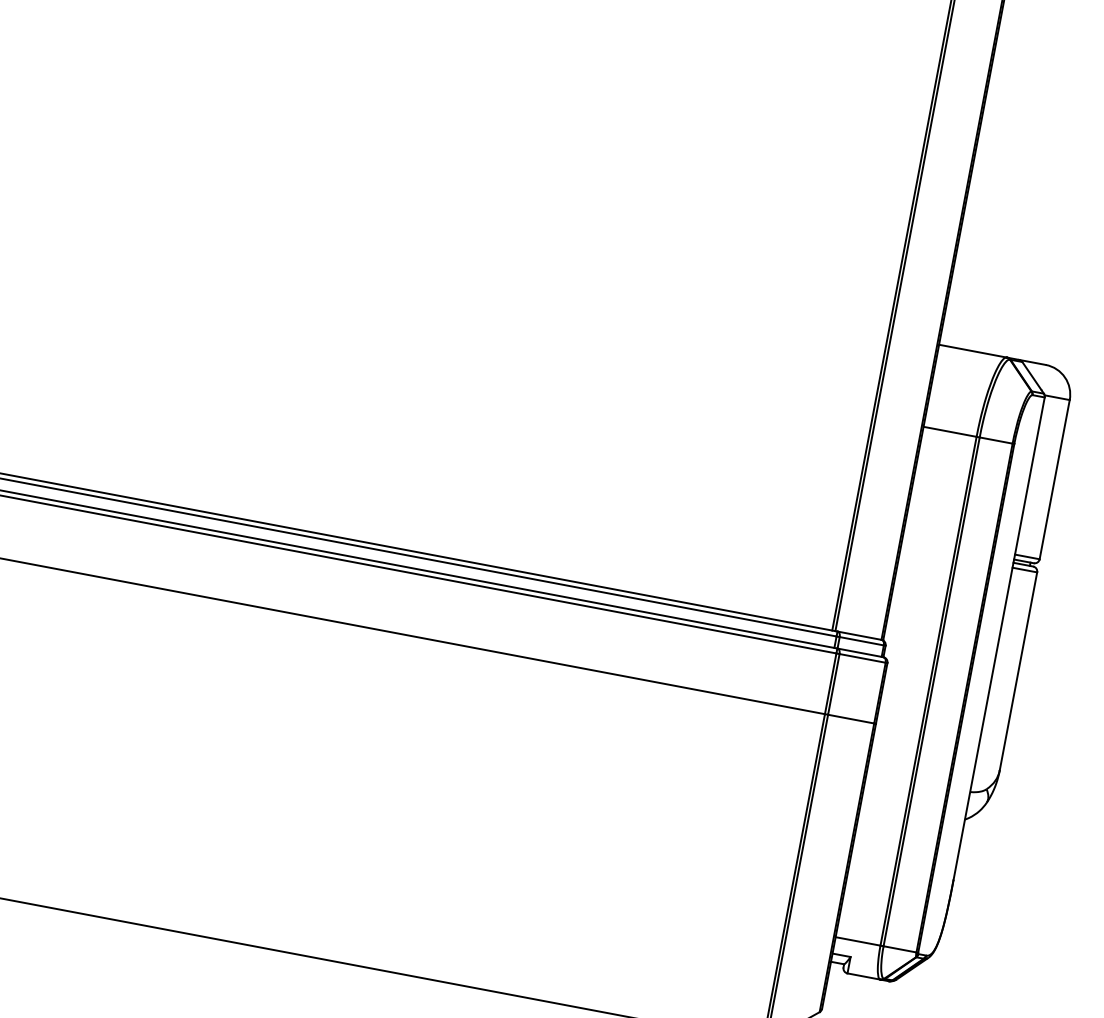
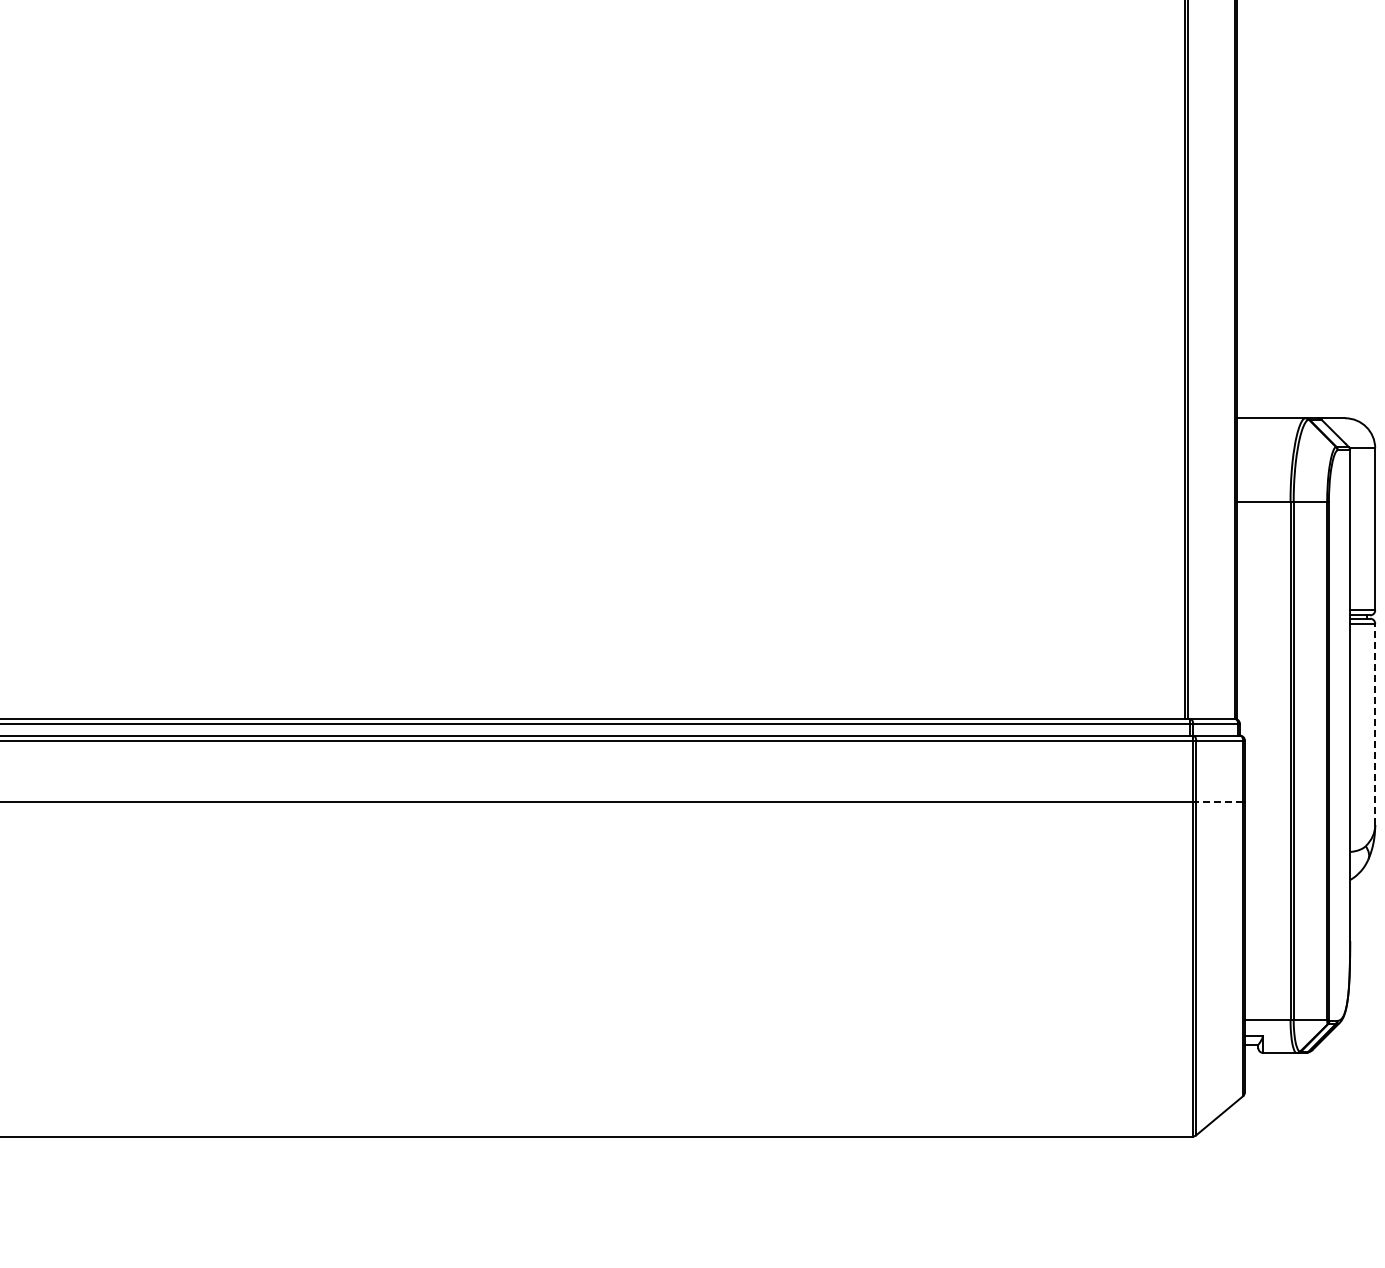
line: (1018, 671) -> (1375, 724), solid -> dashed
line: (850, 719) -> (1219, 802), solid -> dashed

